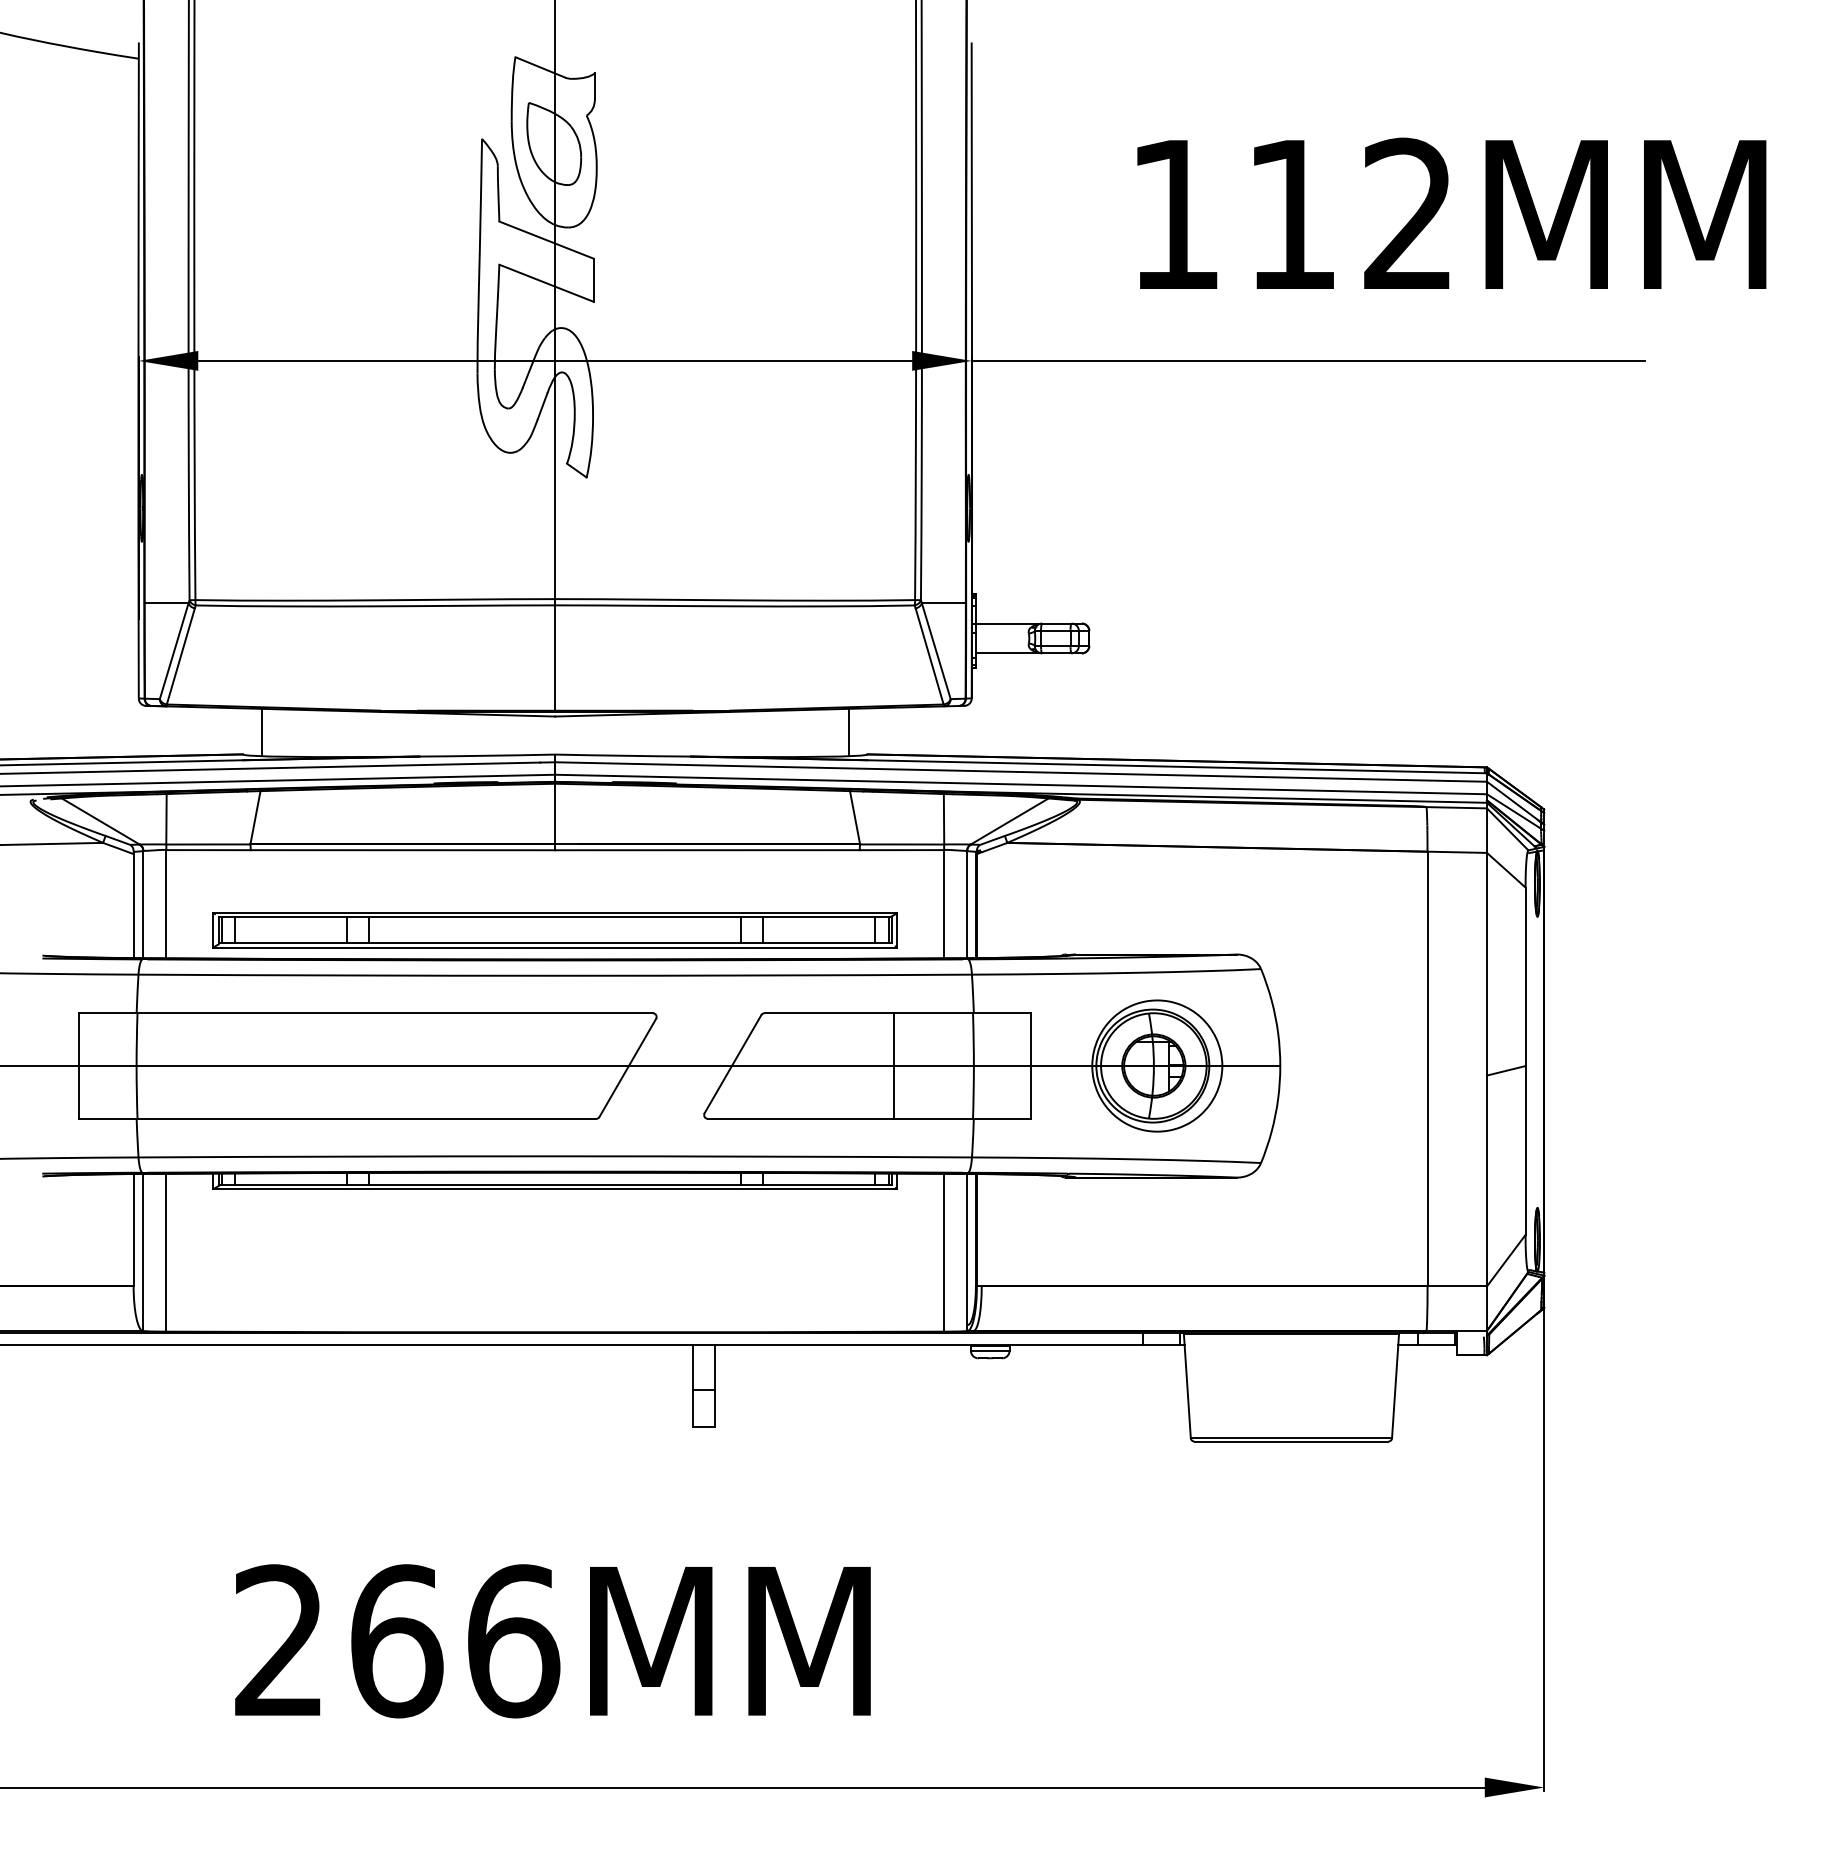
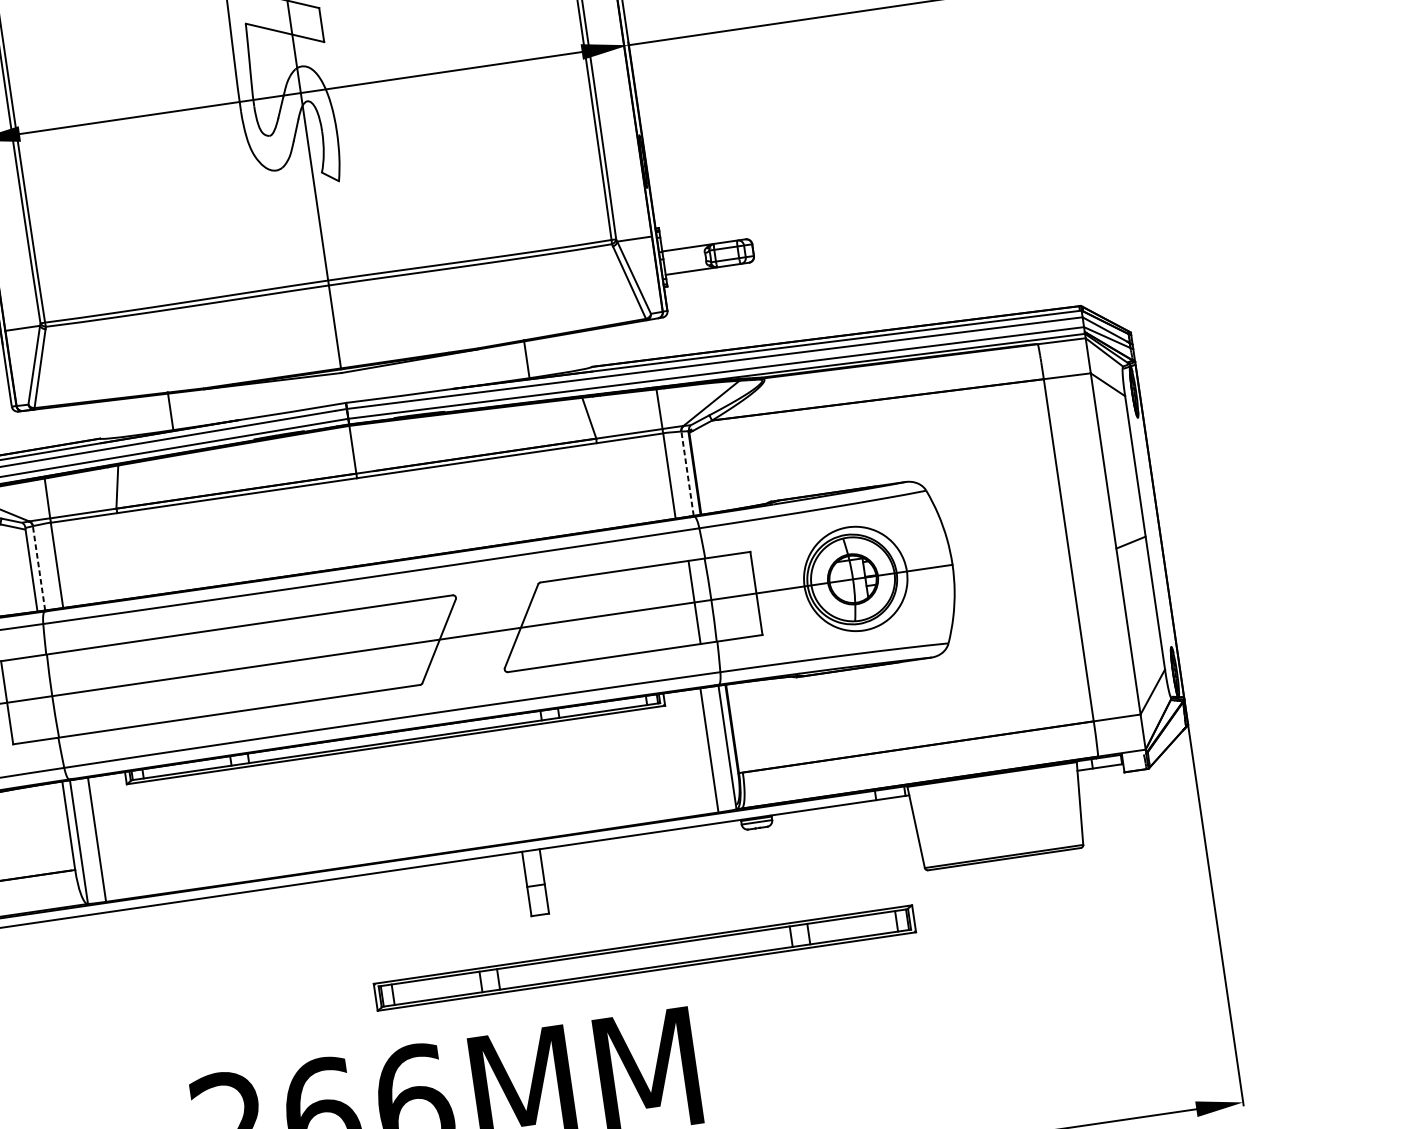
line: (261, 732) -> (170, 410), moved
line: (848, 732) -> (526, 358), moved
line: (143, 904) -> (39, 568), solid -> dashed
line: (967, 904) -> (687, 473), solid -> dashed
part: (554, 930) -> (644, 958), moved
line: (893, 1065) -> (694, 602), moved

